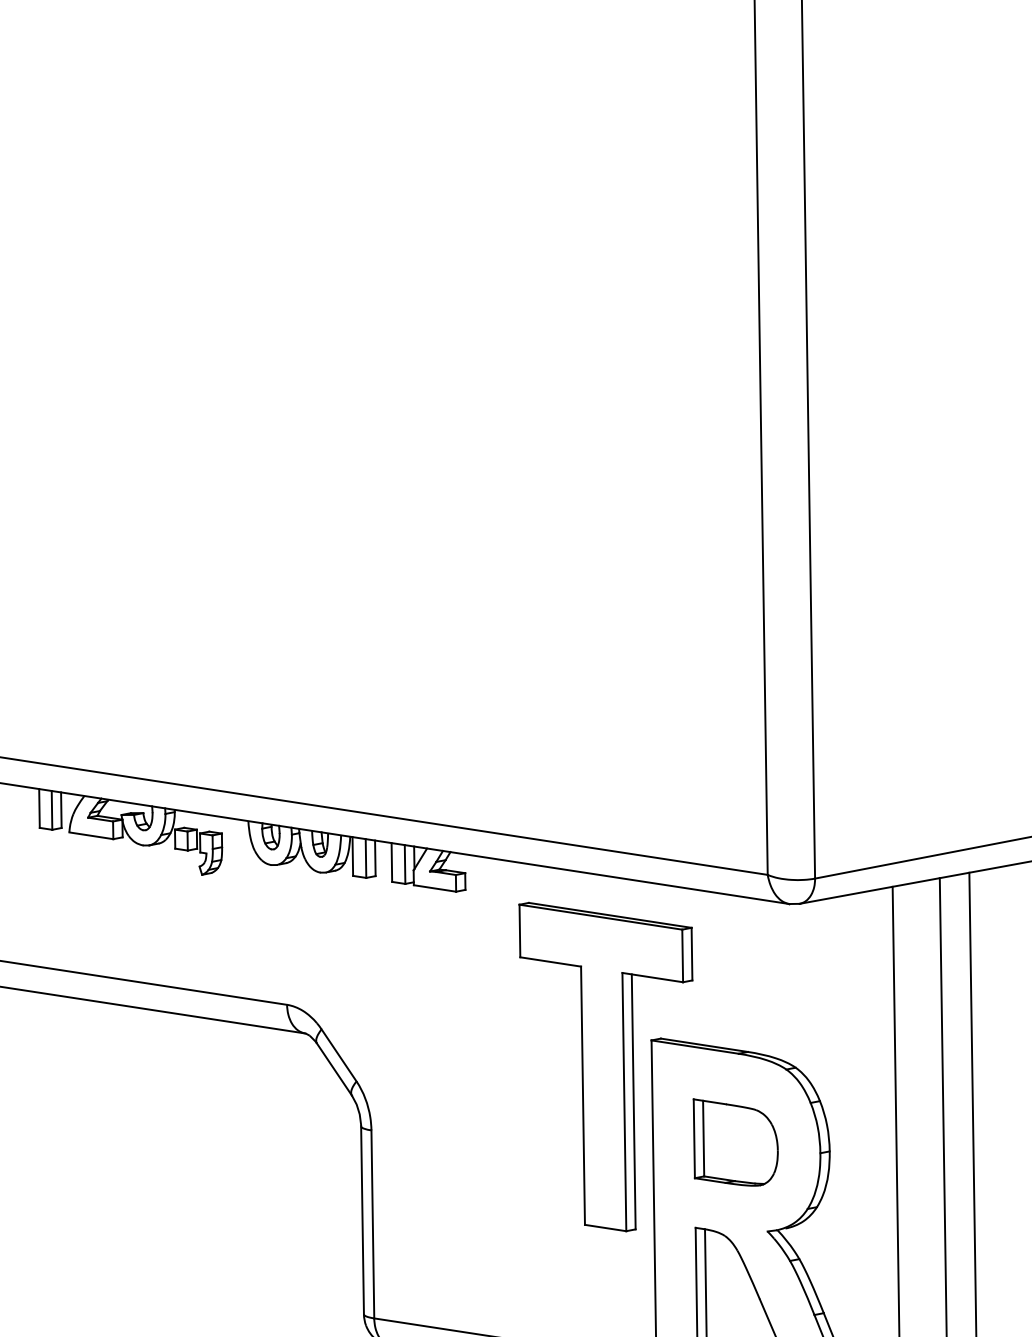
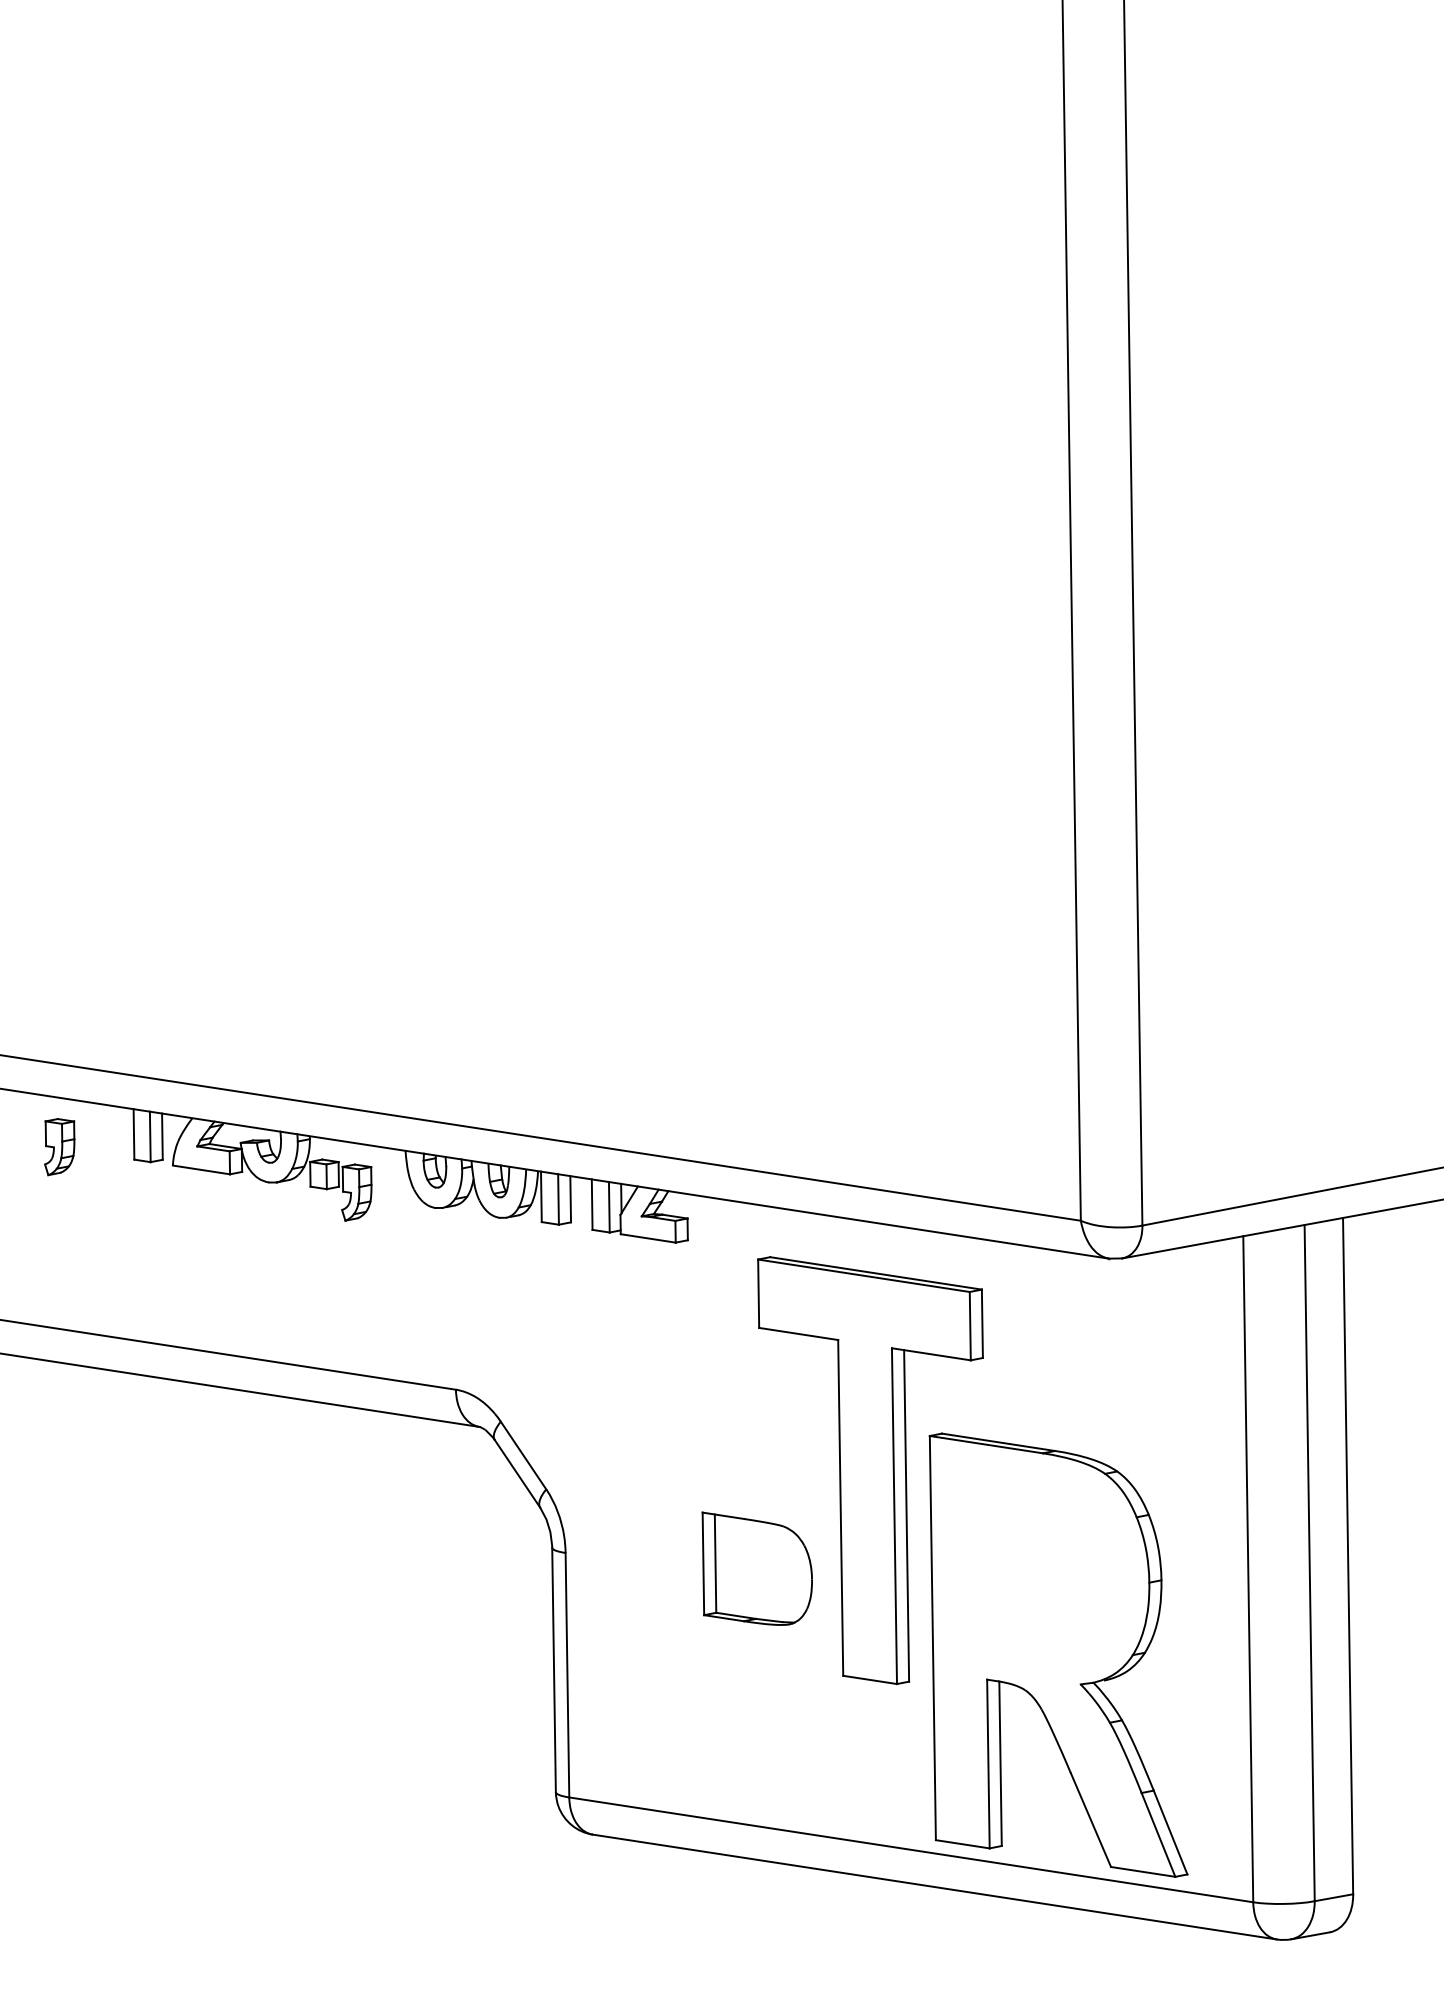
part: (735, 1142) -> (756, 1568), moved

